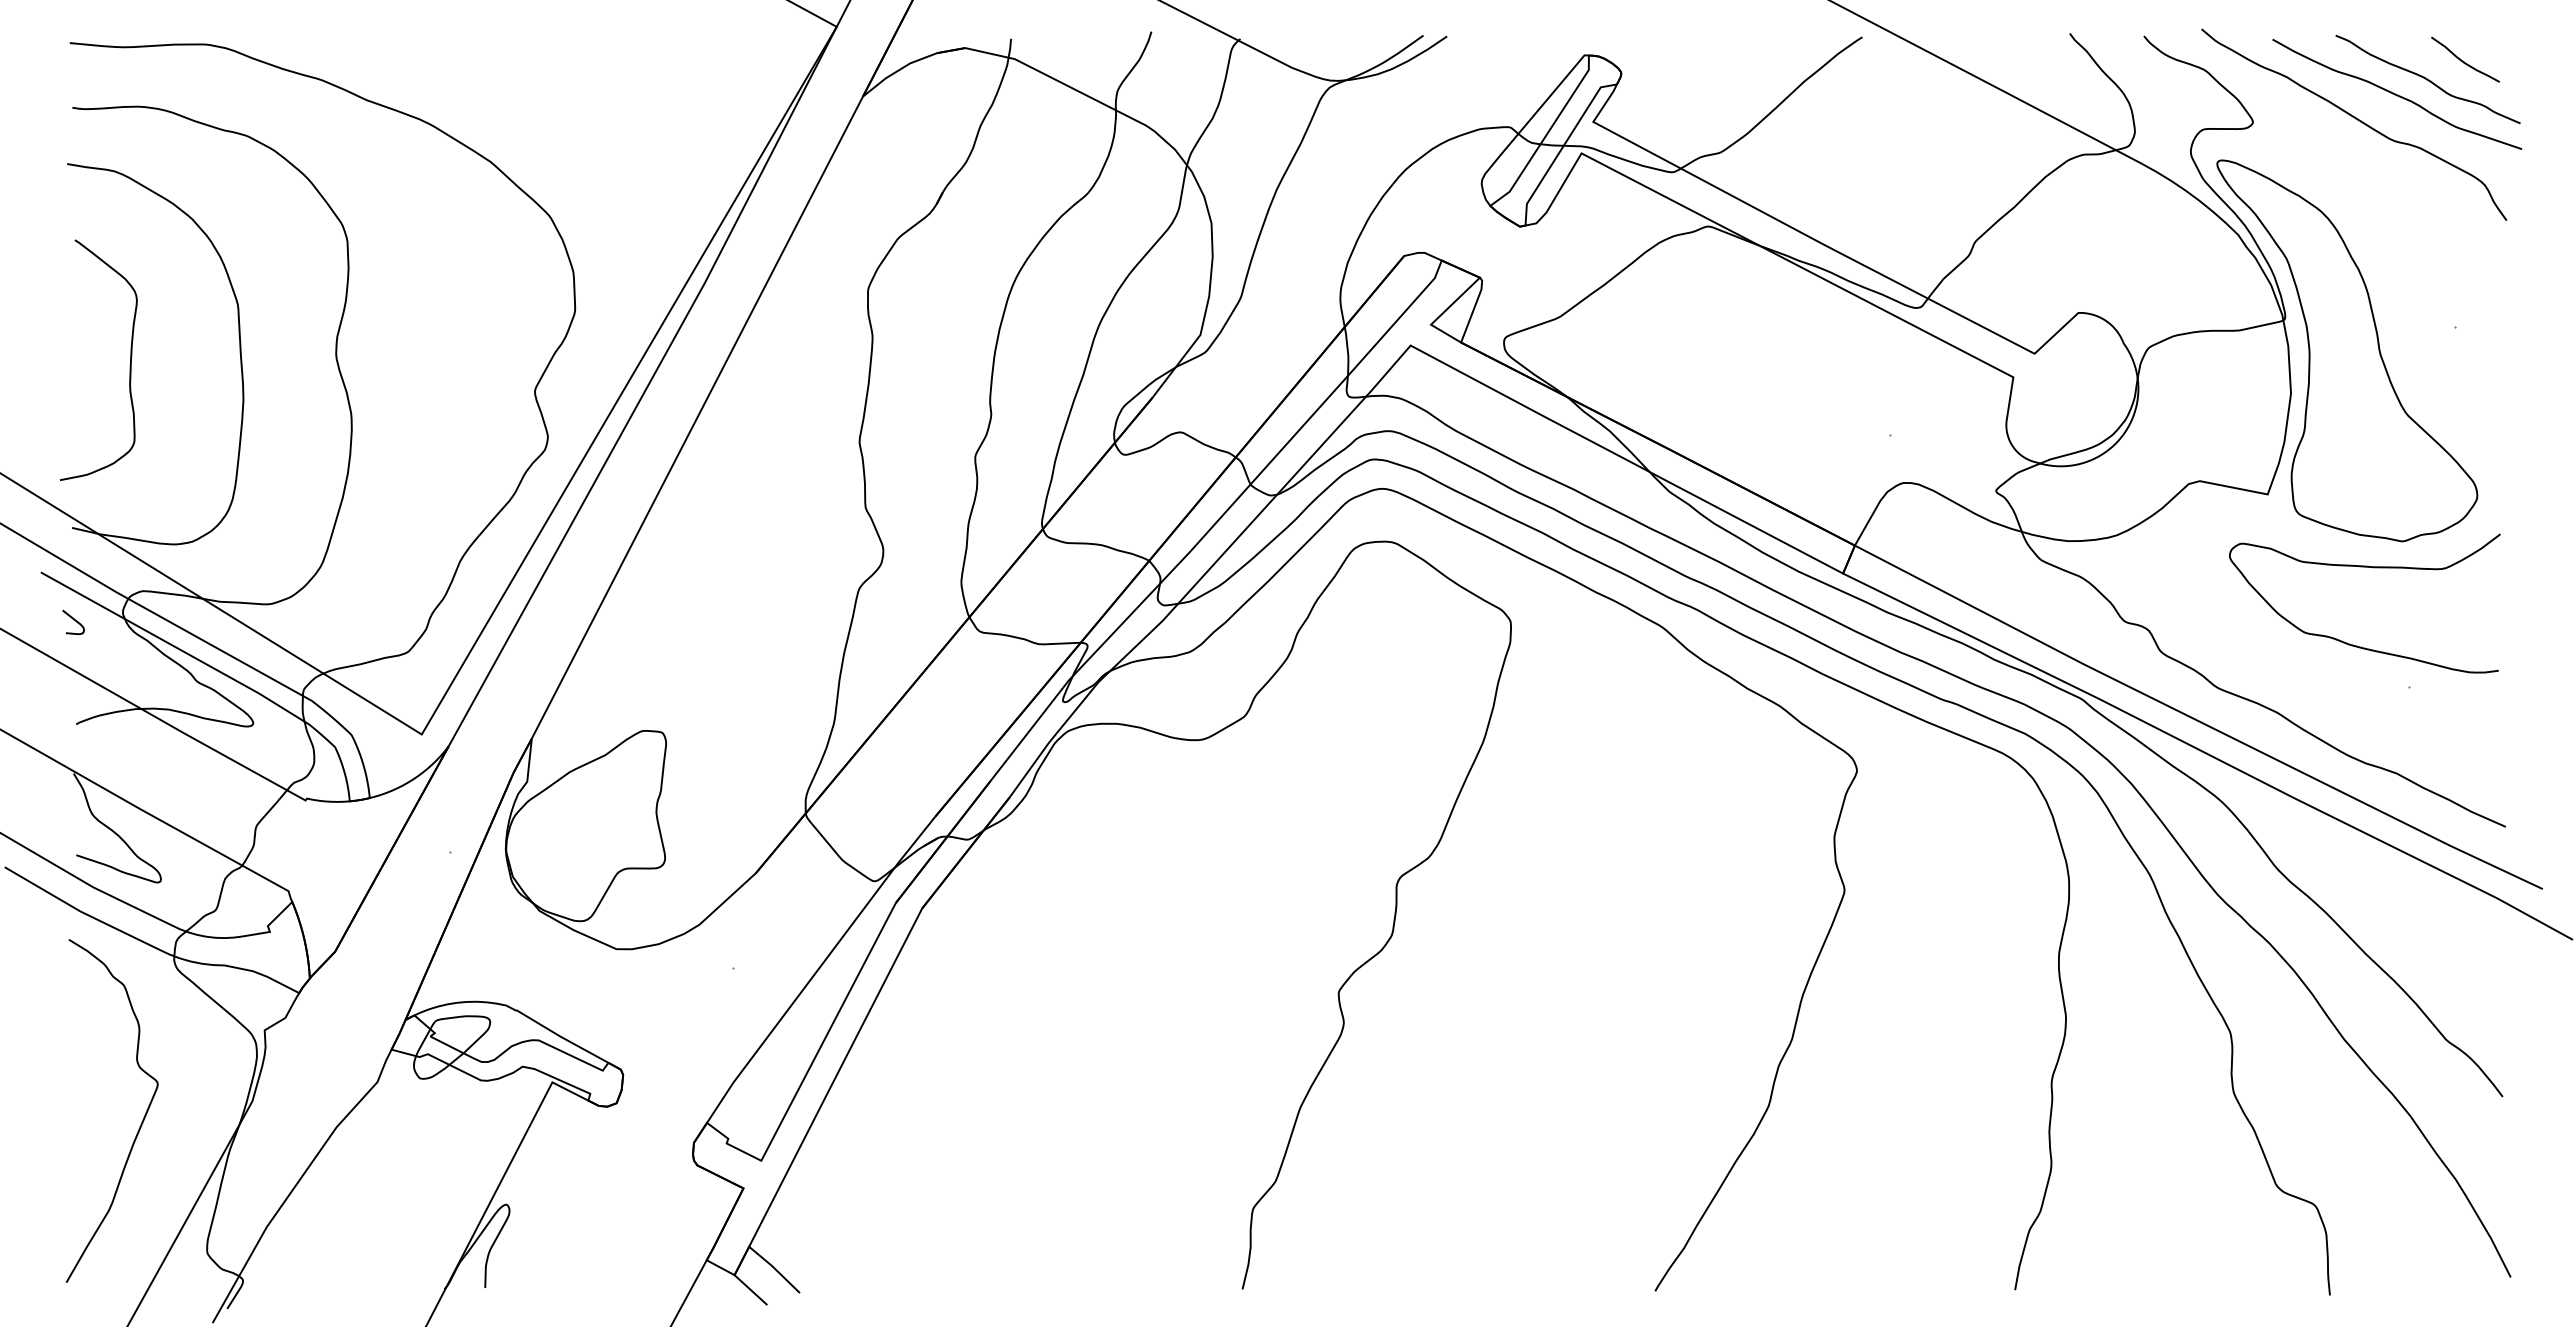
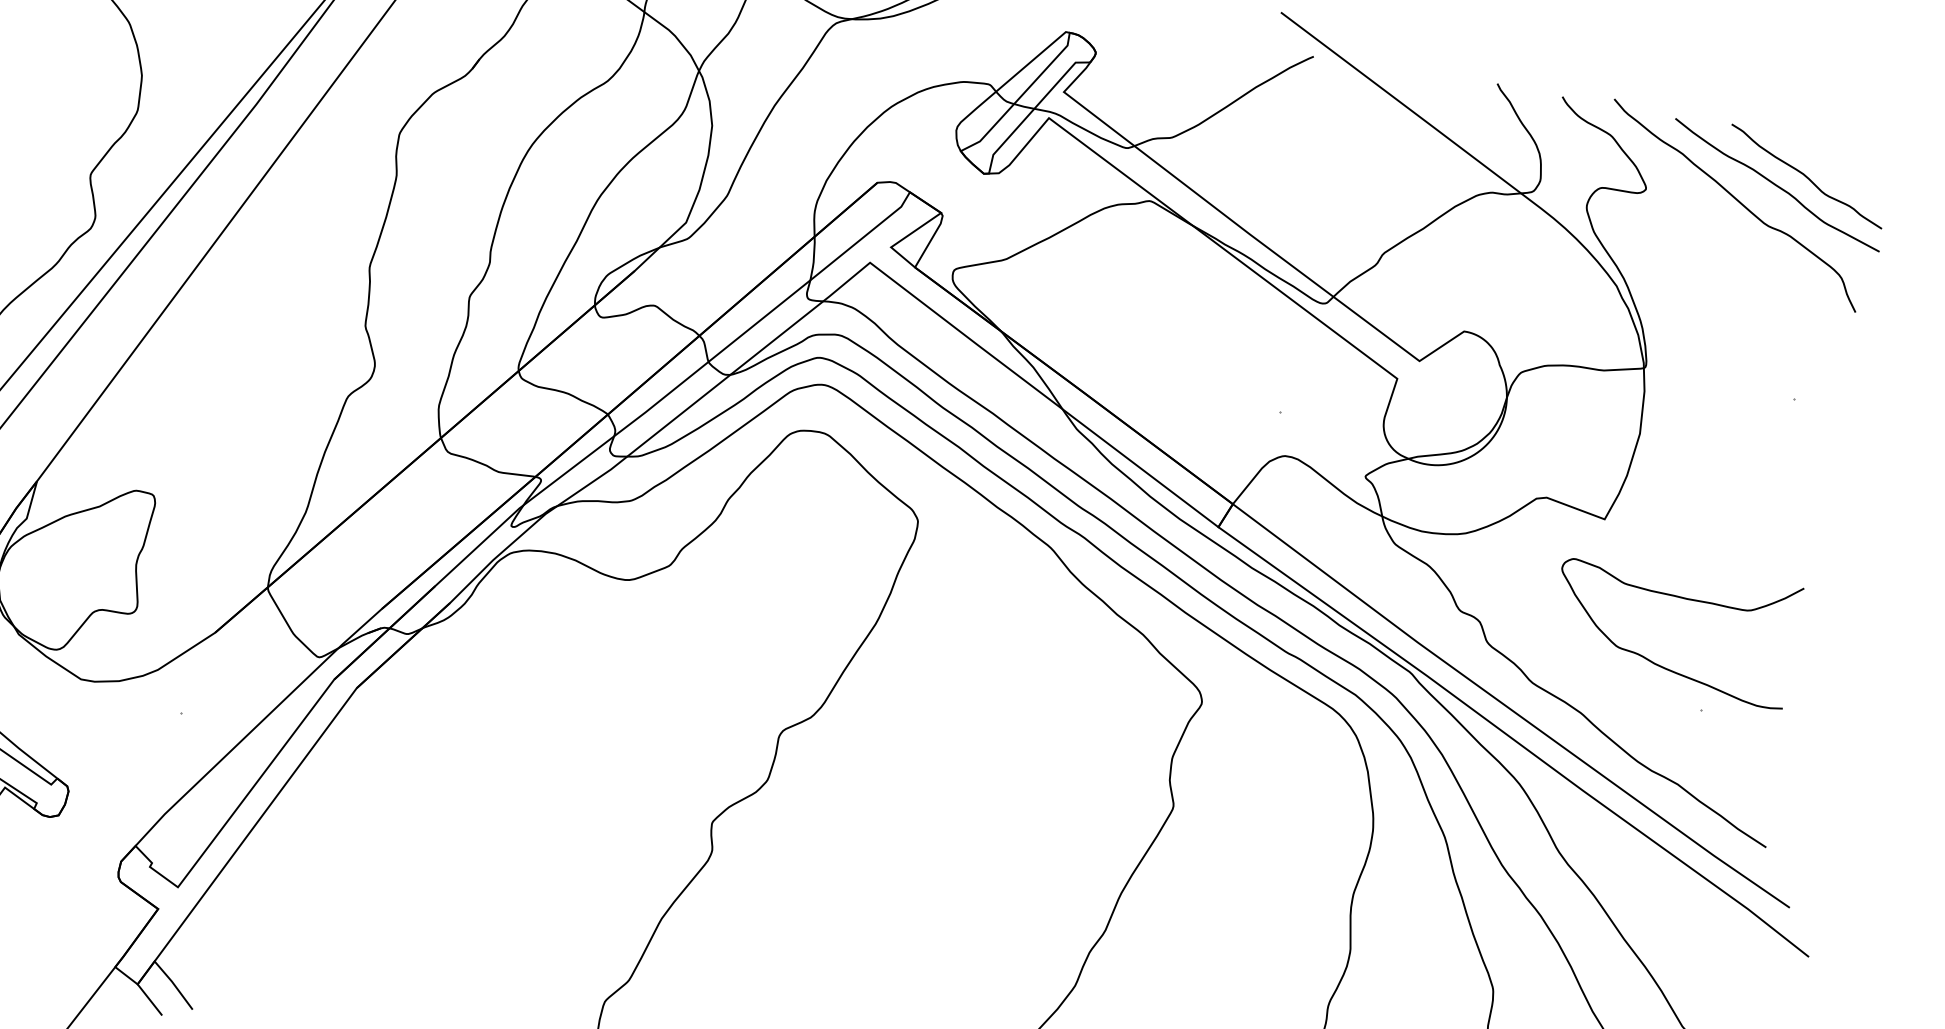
curve: (2464, 61) -> (1841, 166), removed
part: (2347, 350) -> (1696, 403), removed

